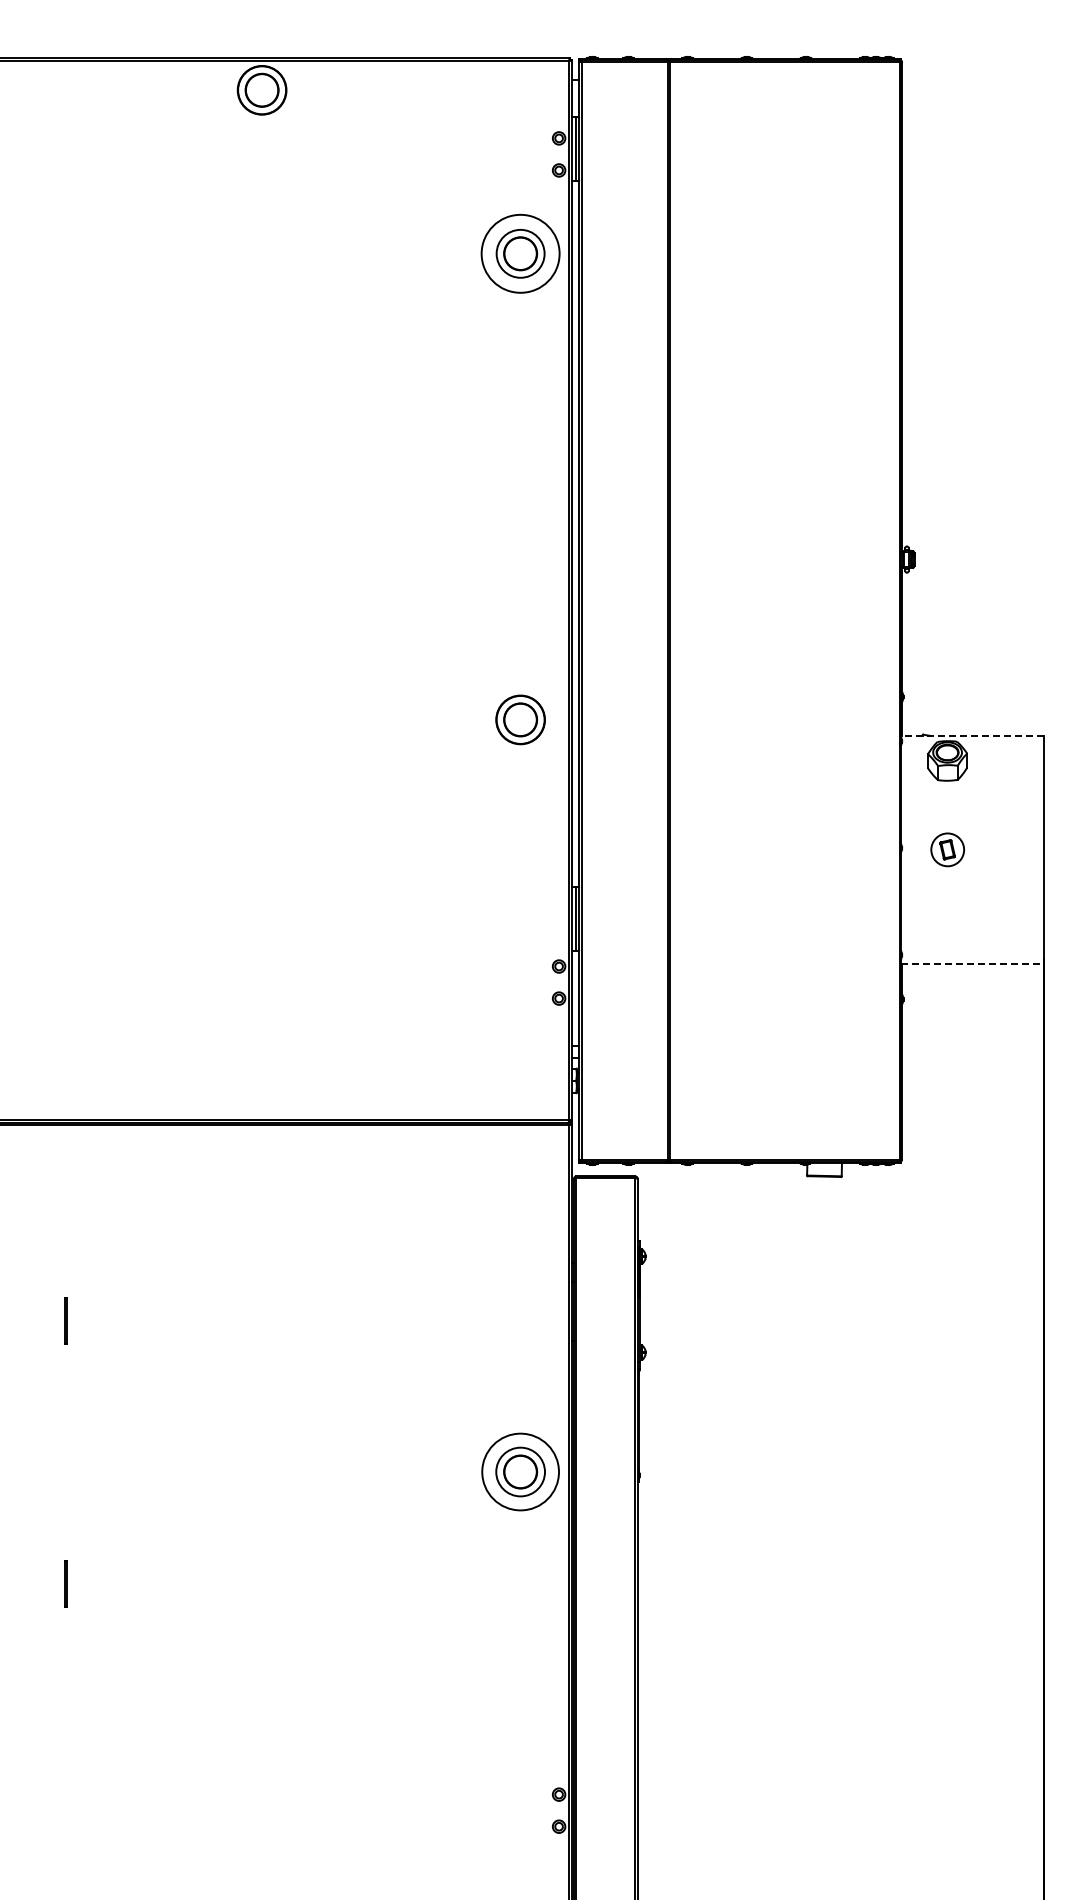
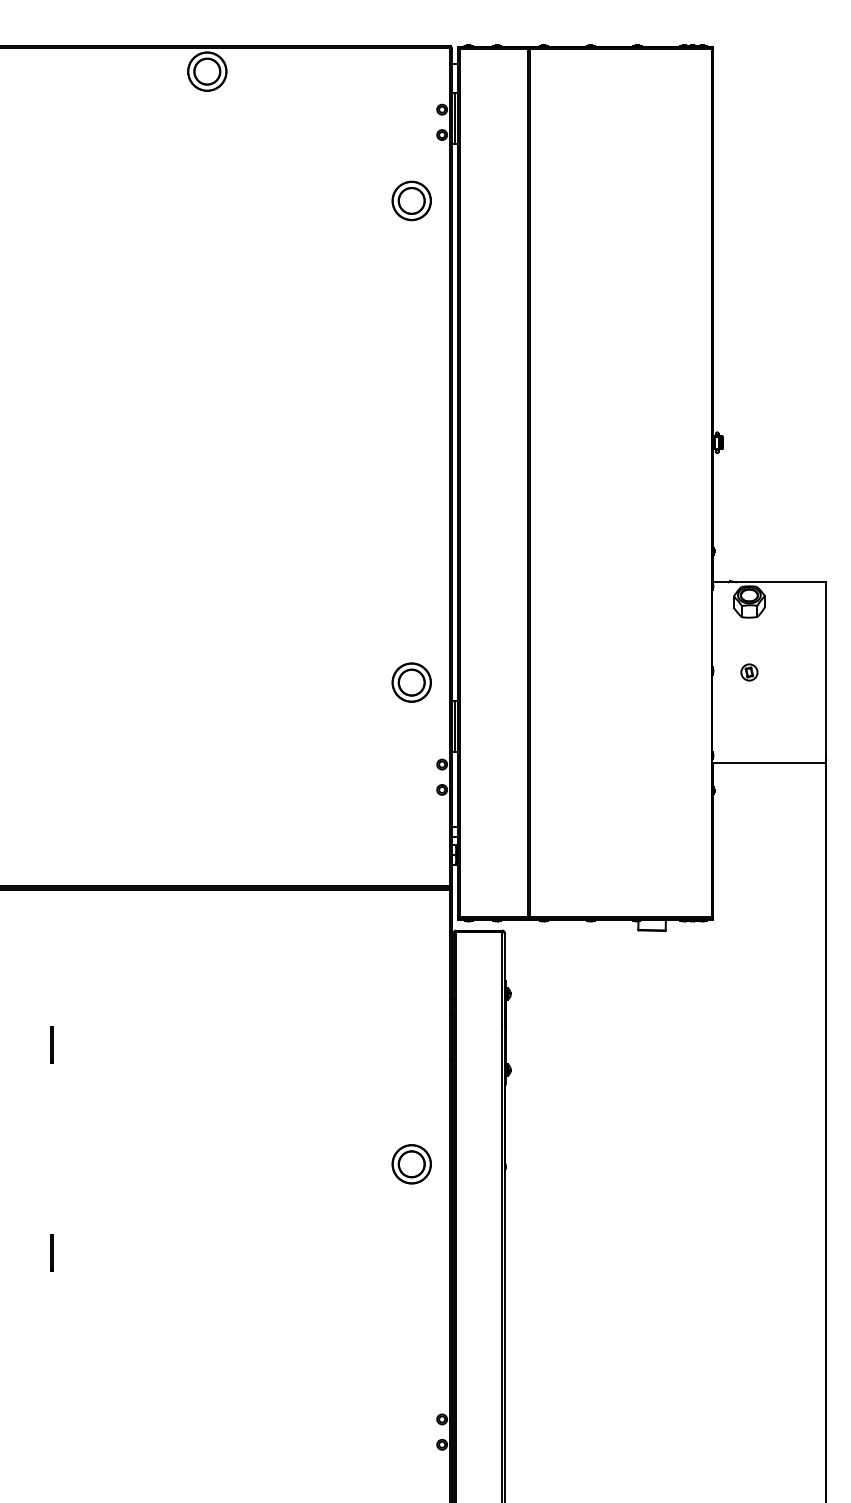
circle: (520, 253) -> (411, 200), size x0.62
part: (520, 719) -> (411, 682), moved
line: (972, 735) -> (769, 581), dashed -> solid
part: (947, 850) -> (749, 672), size x0.62
line: (972, 964) -> (769, 762), dashed -> solid
circle: (520, 1472) -> (411, 1164), size x0.62

